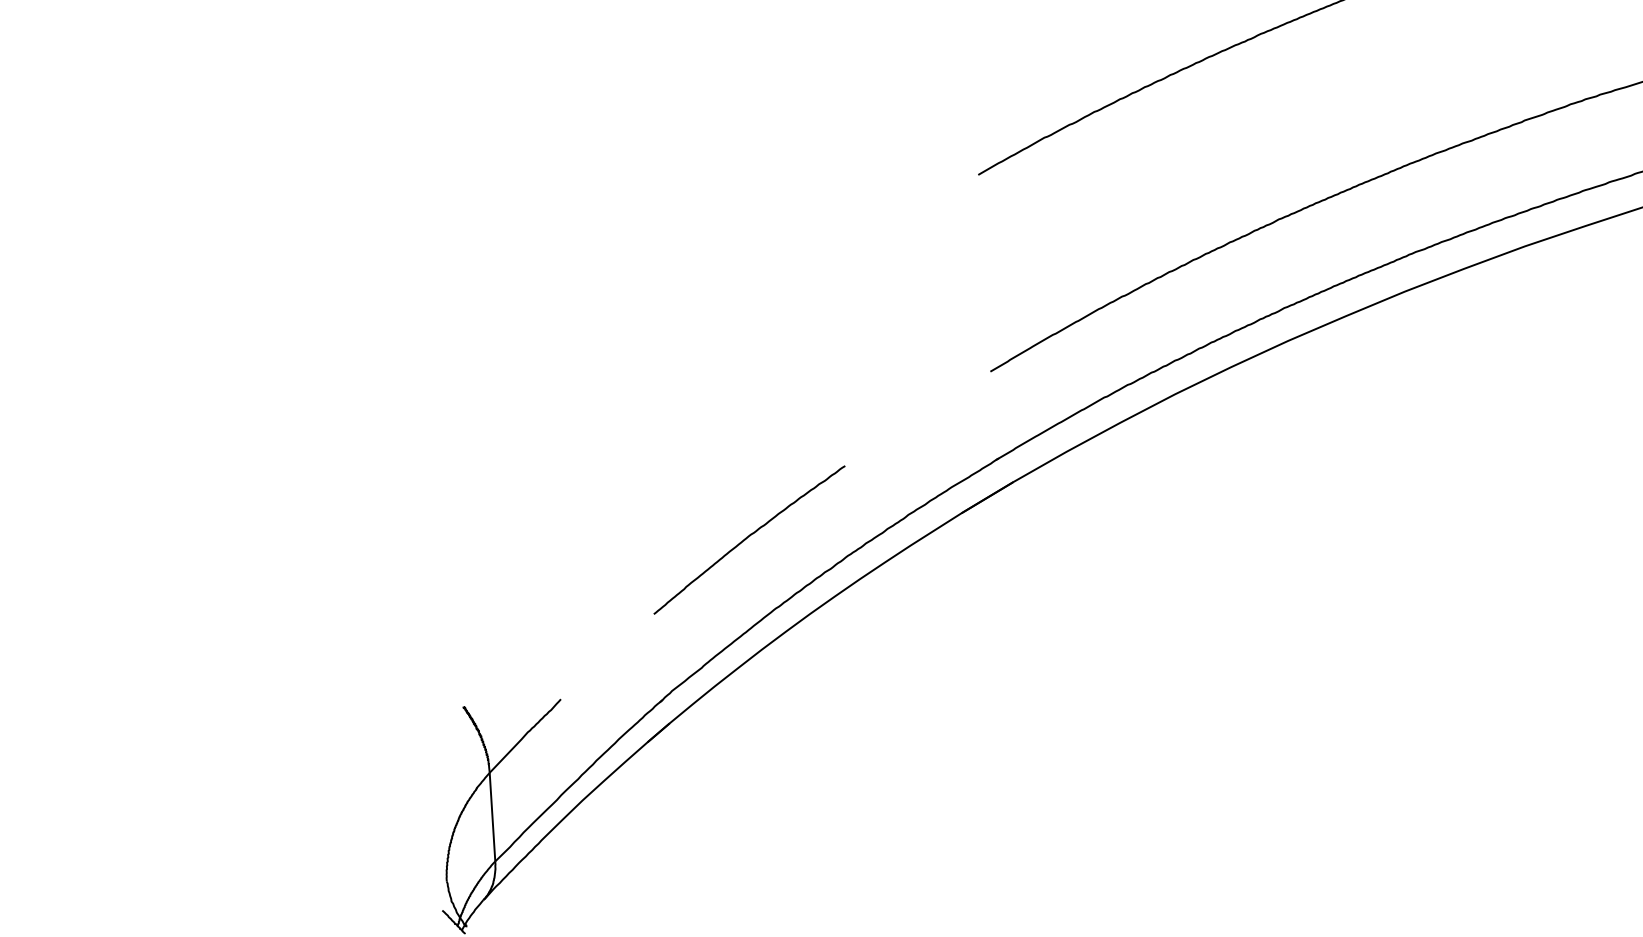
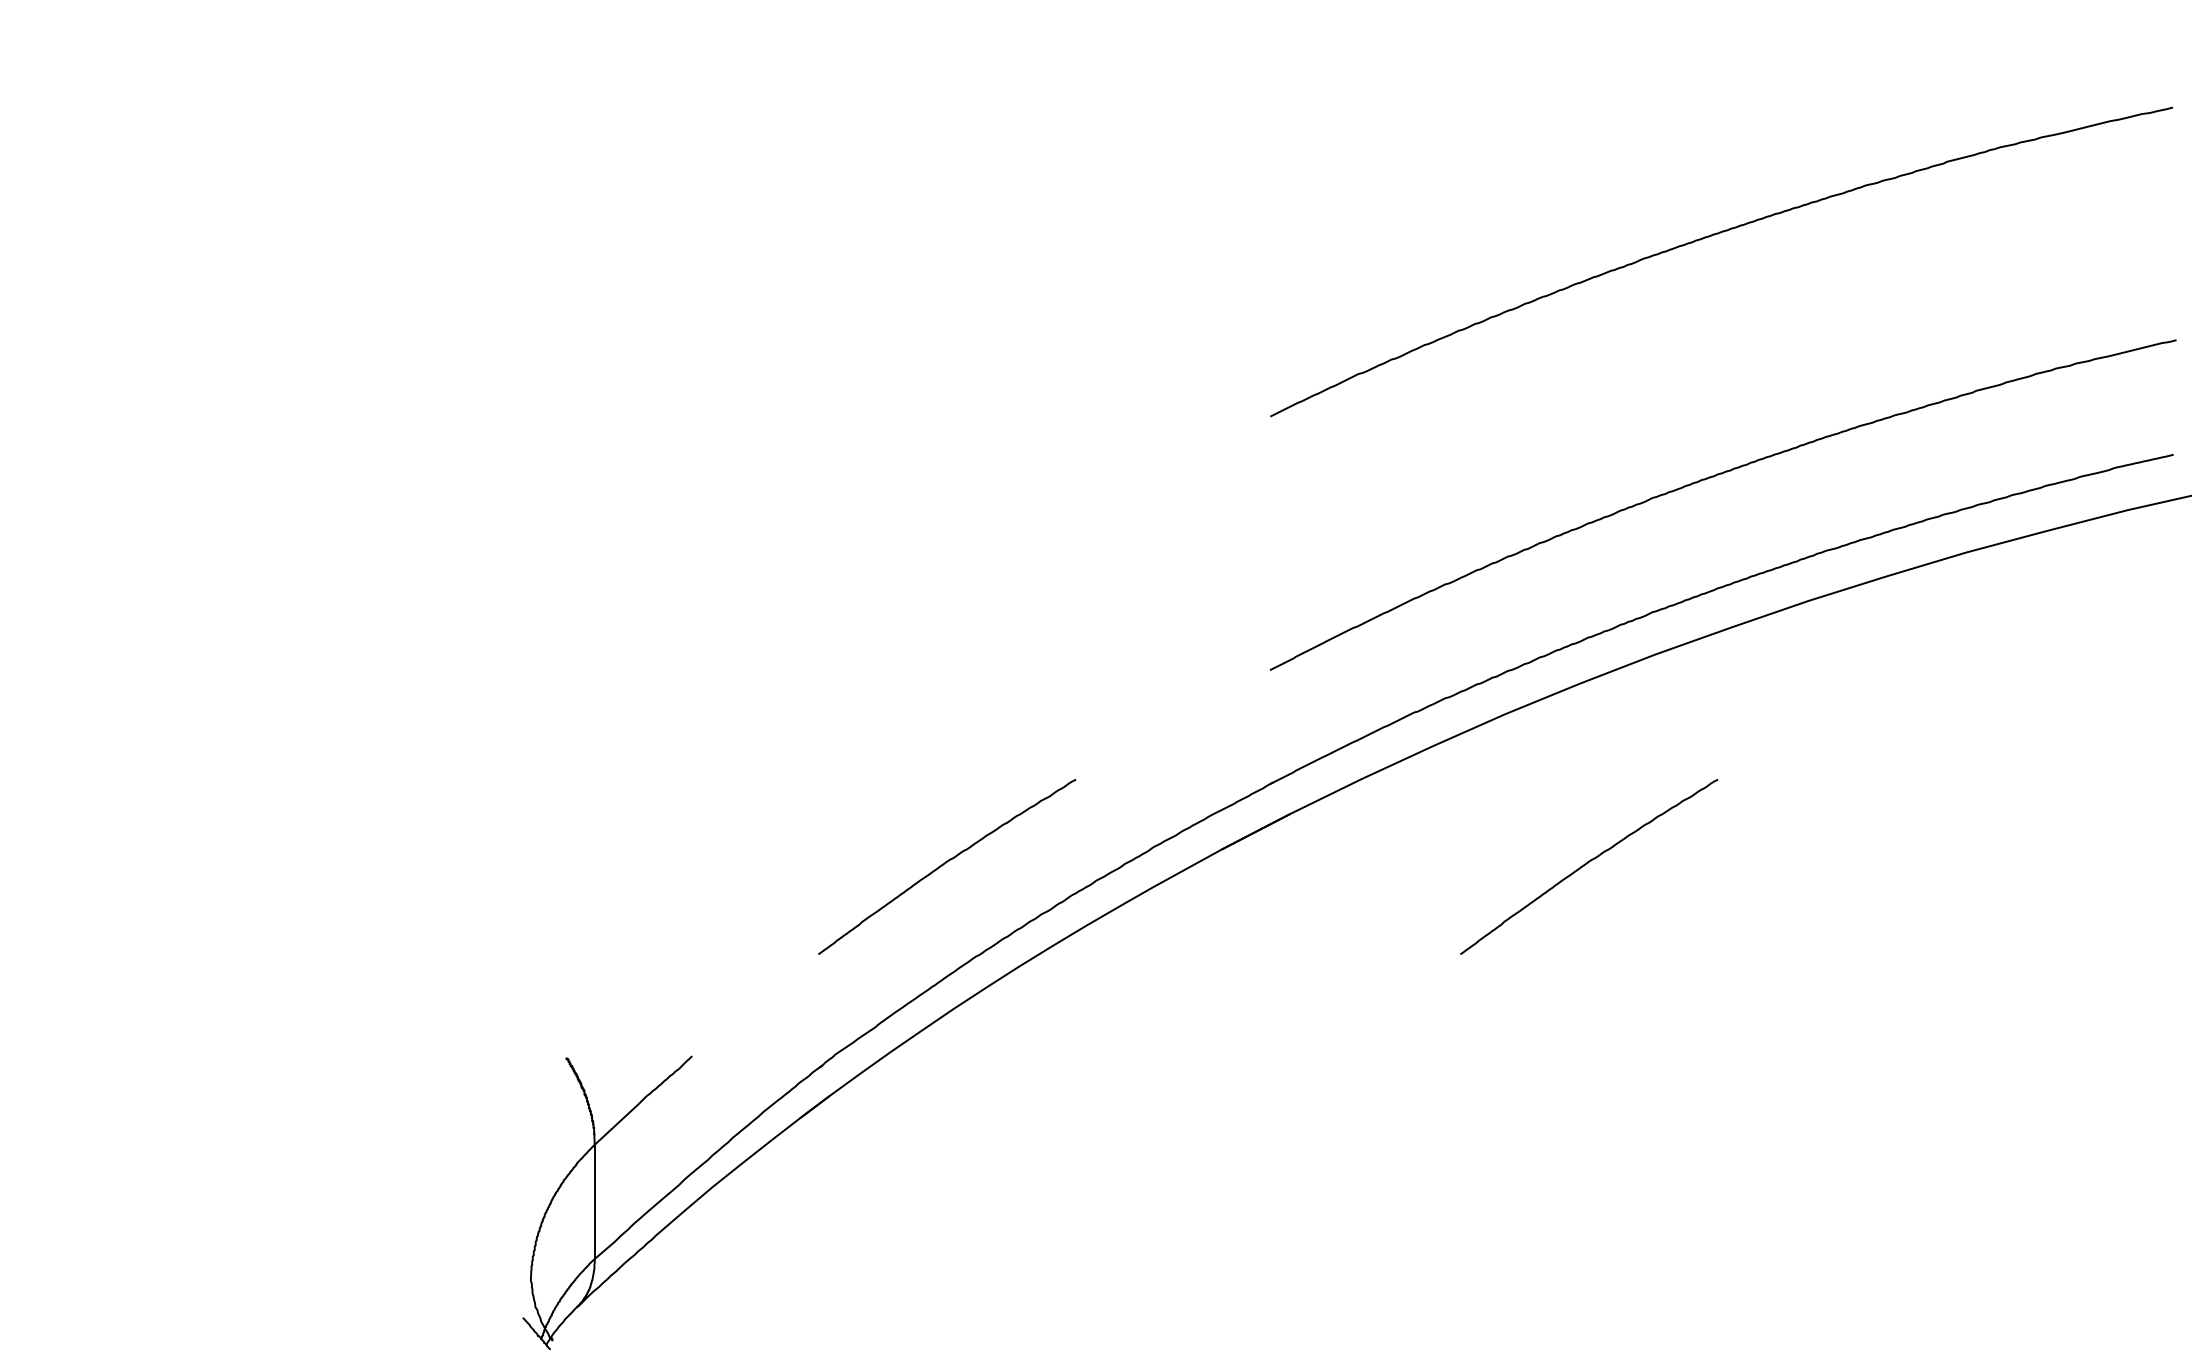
curve: (1246, 506) -> (1588, 863), added

